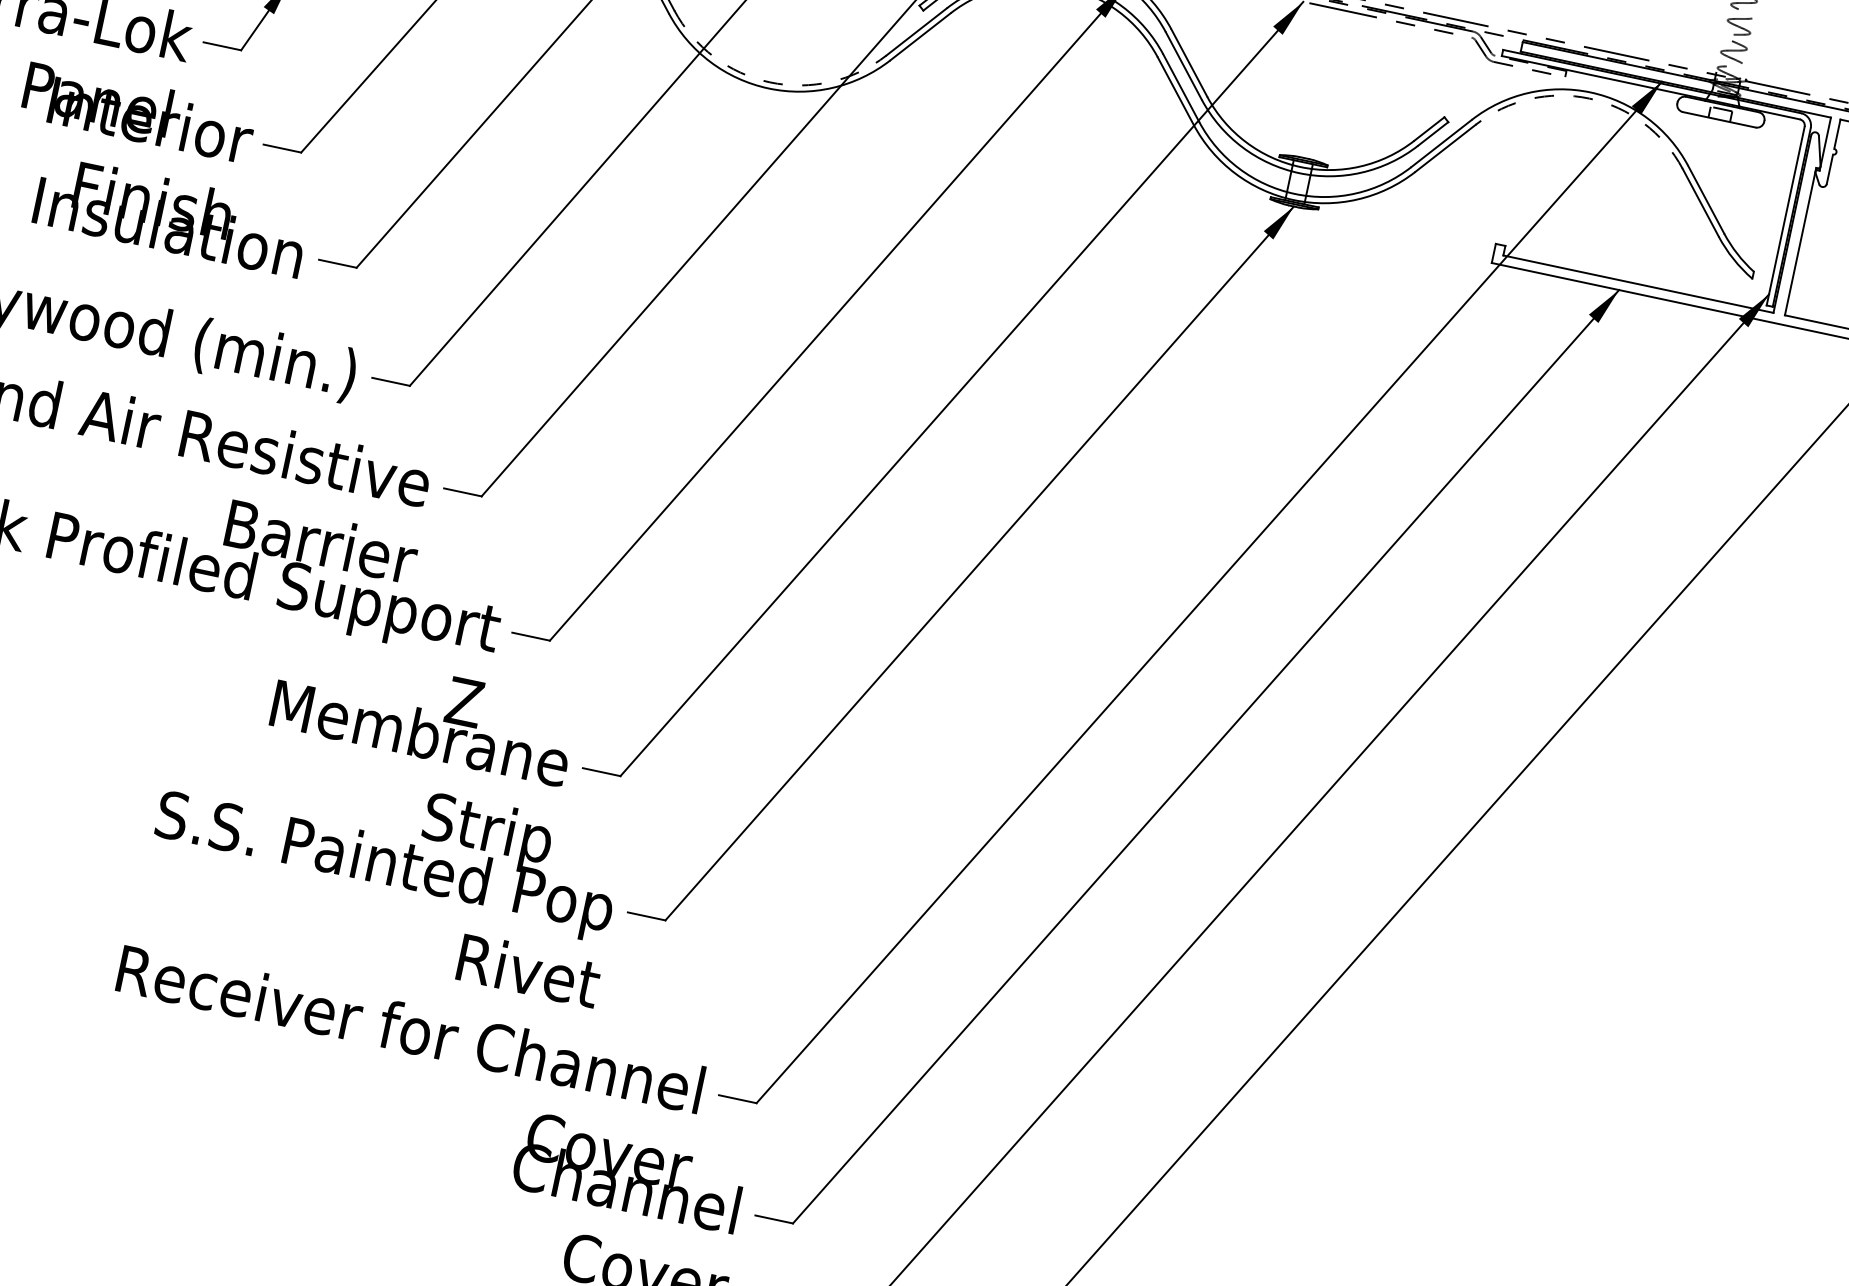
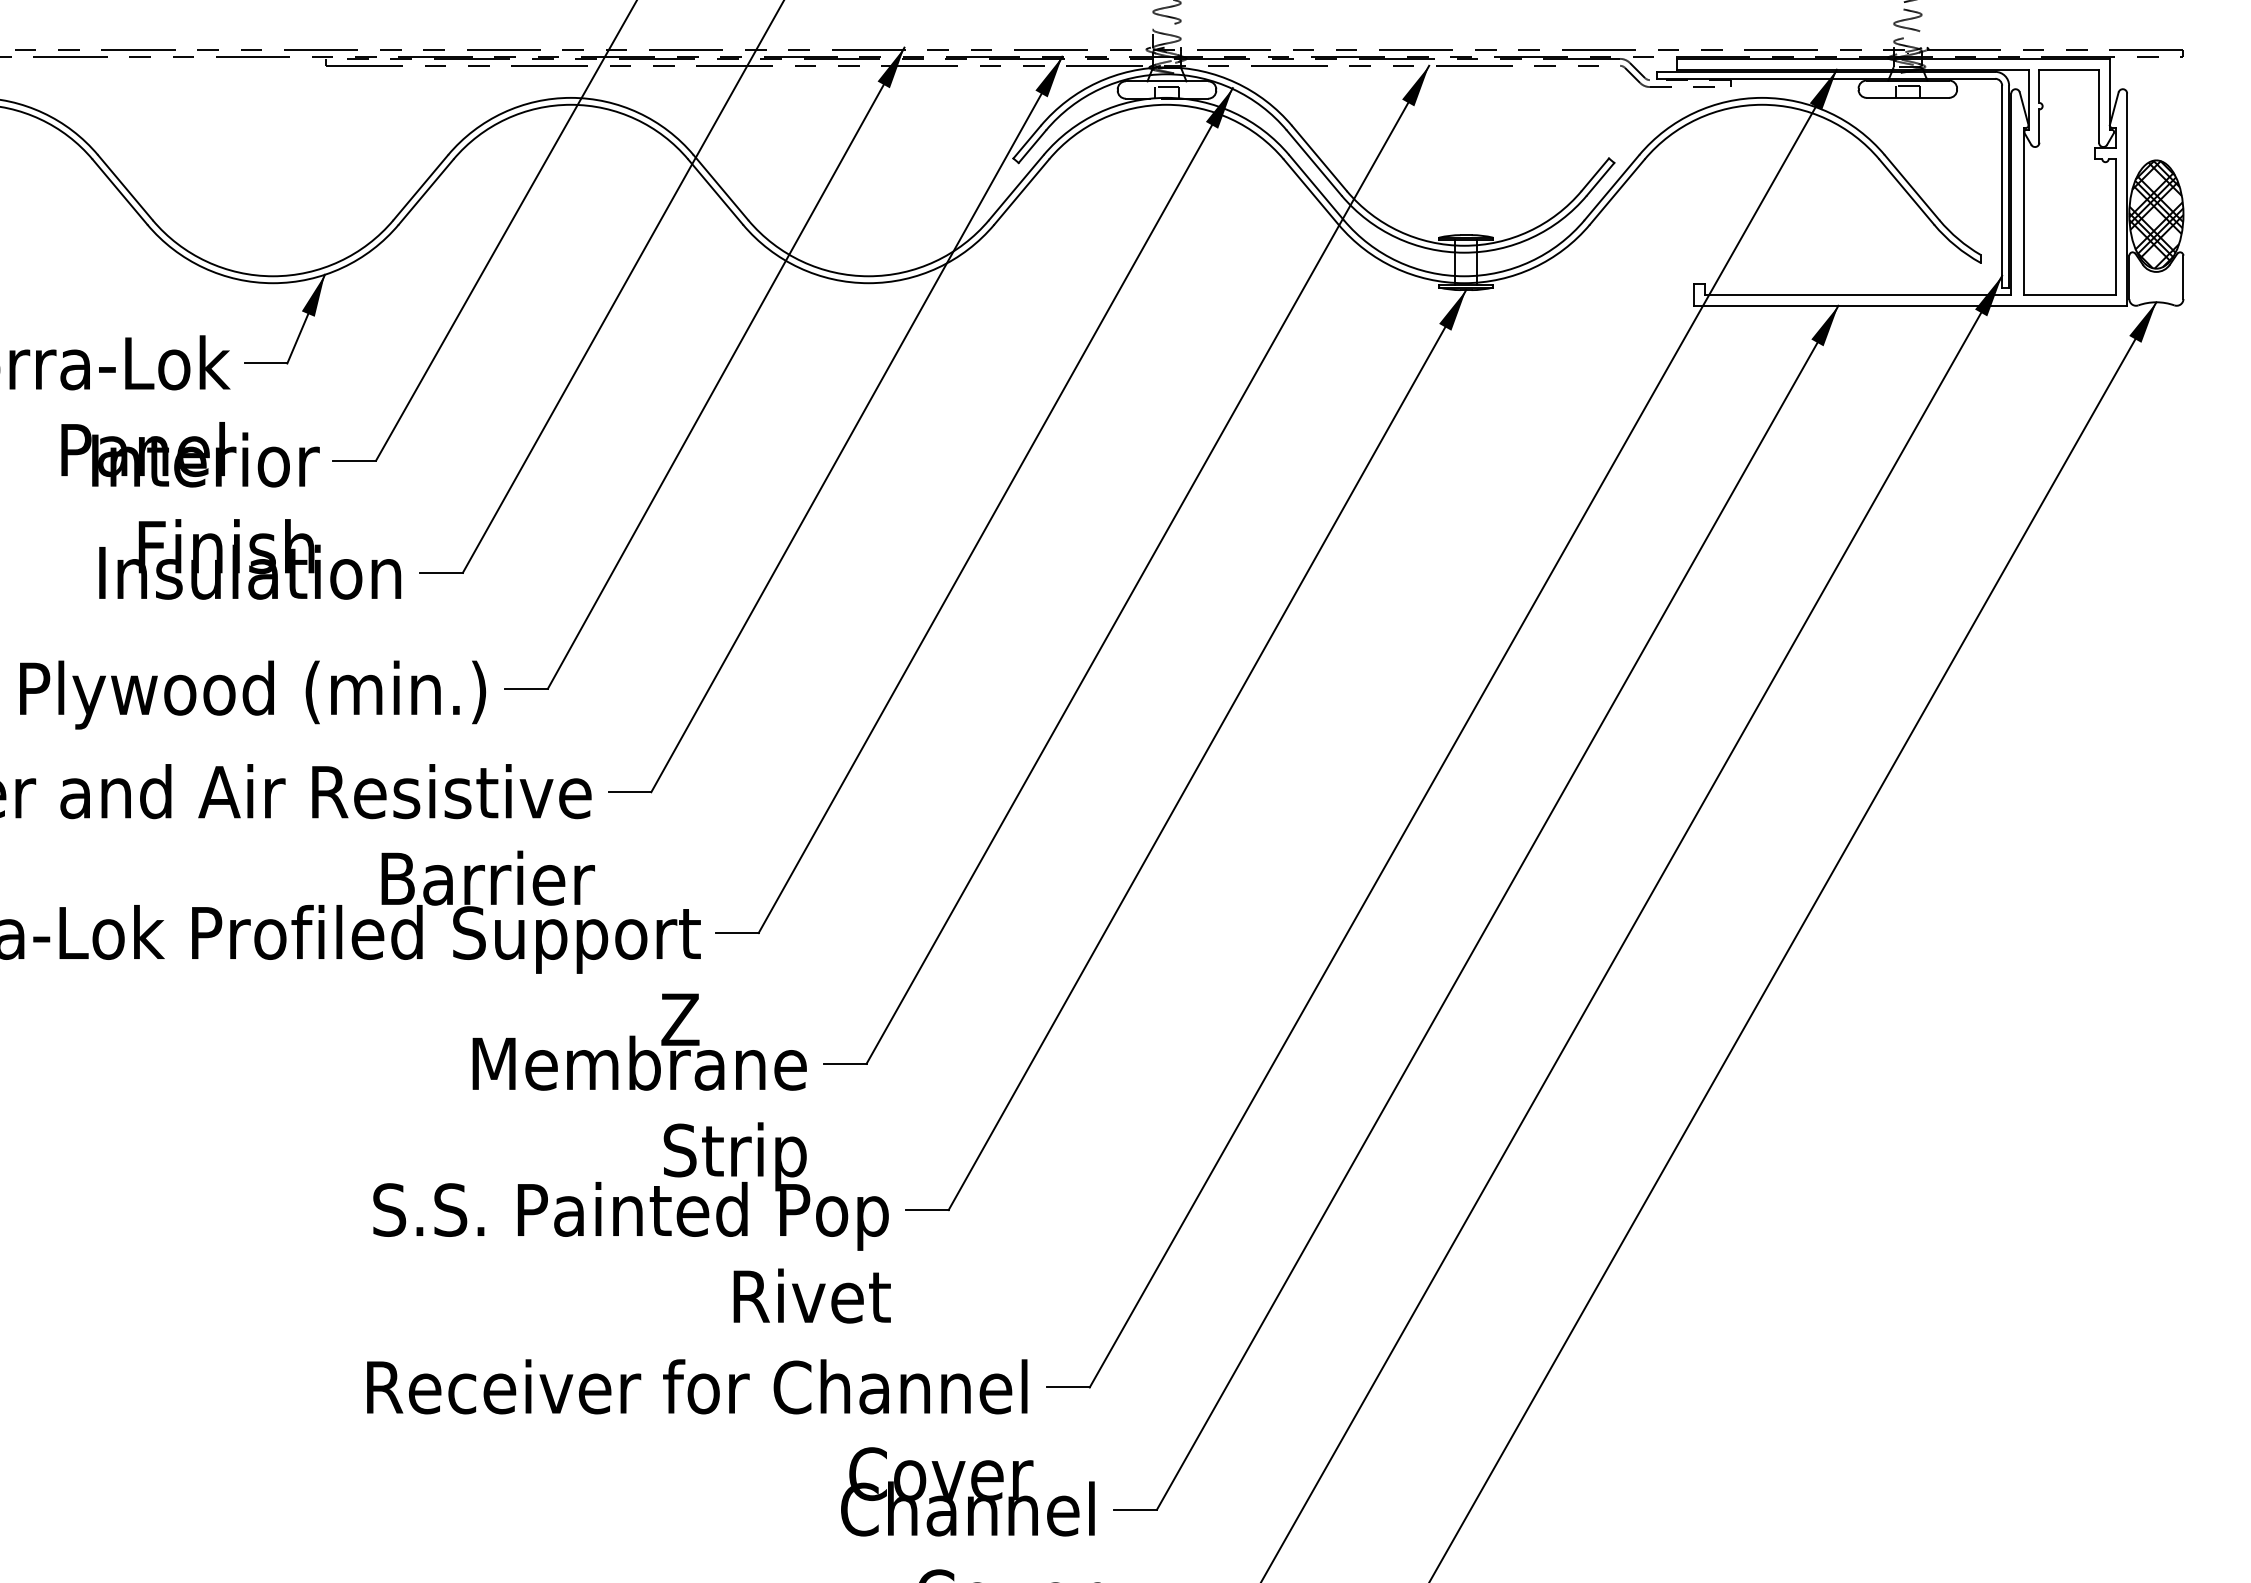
arc: (769, 82) -> (868, 276), dashed -> solid
arc: (1589, 98) -> (1762, 104), dashed -> solid

